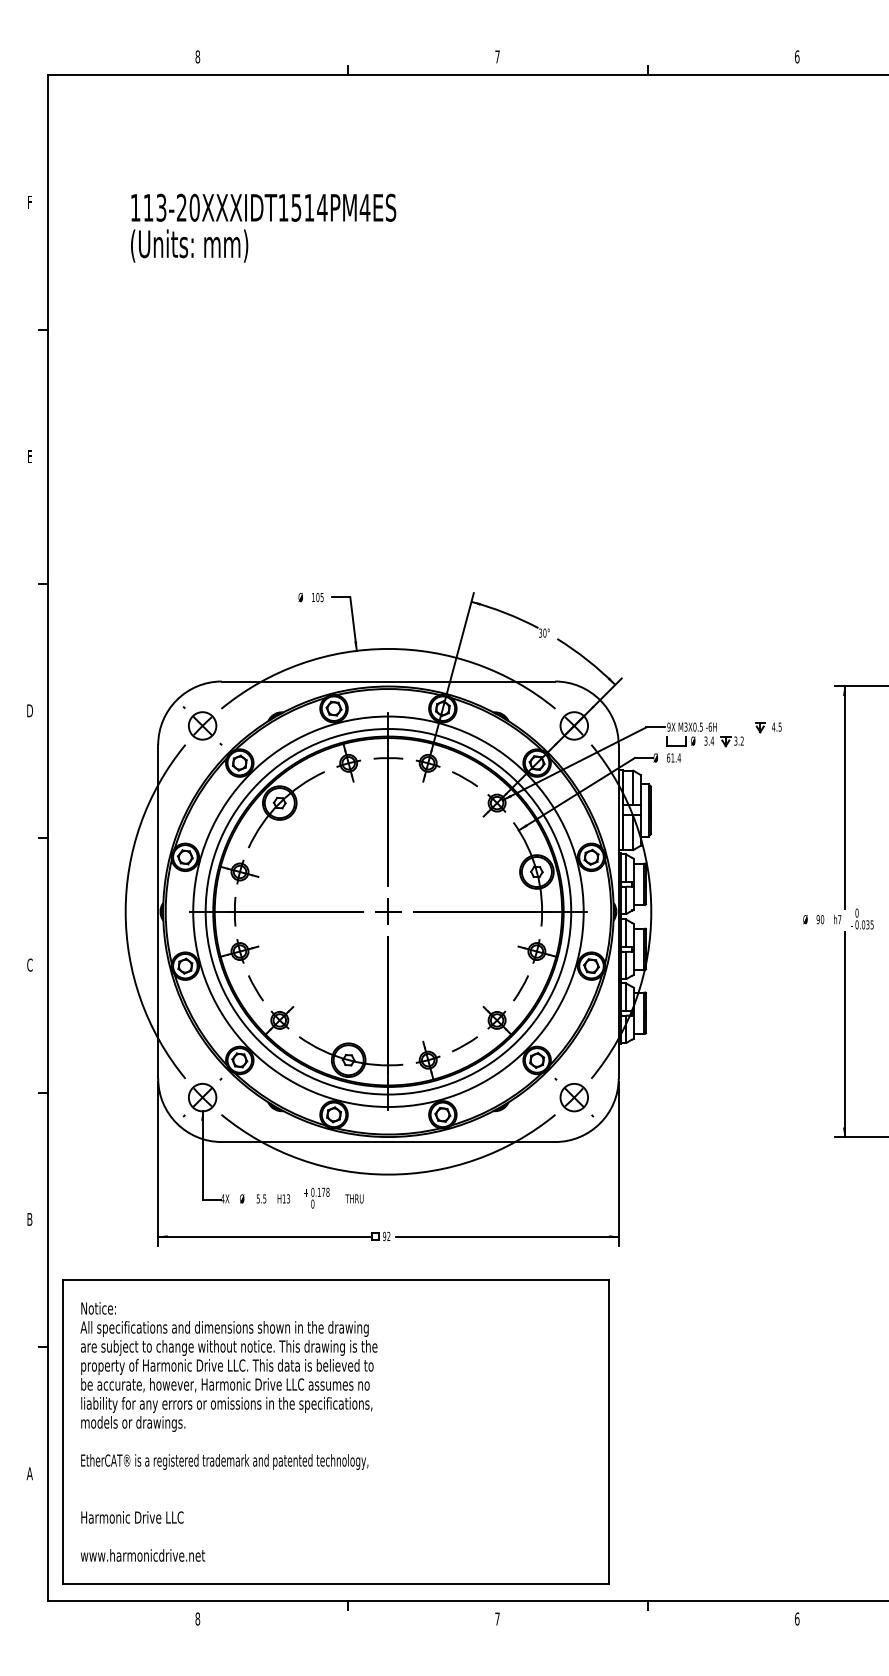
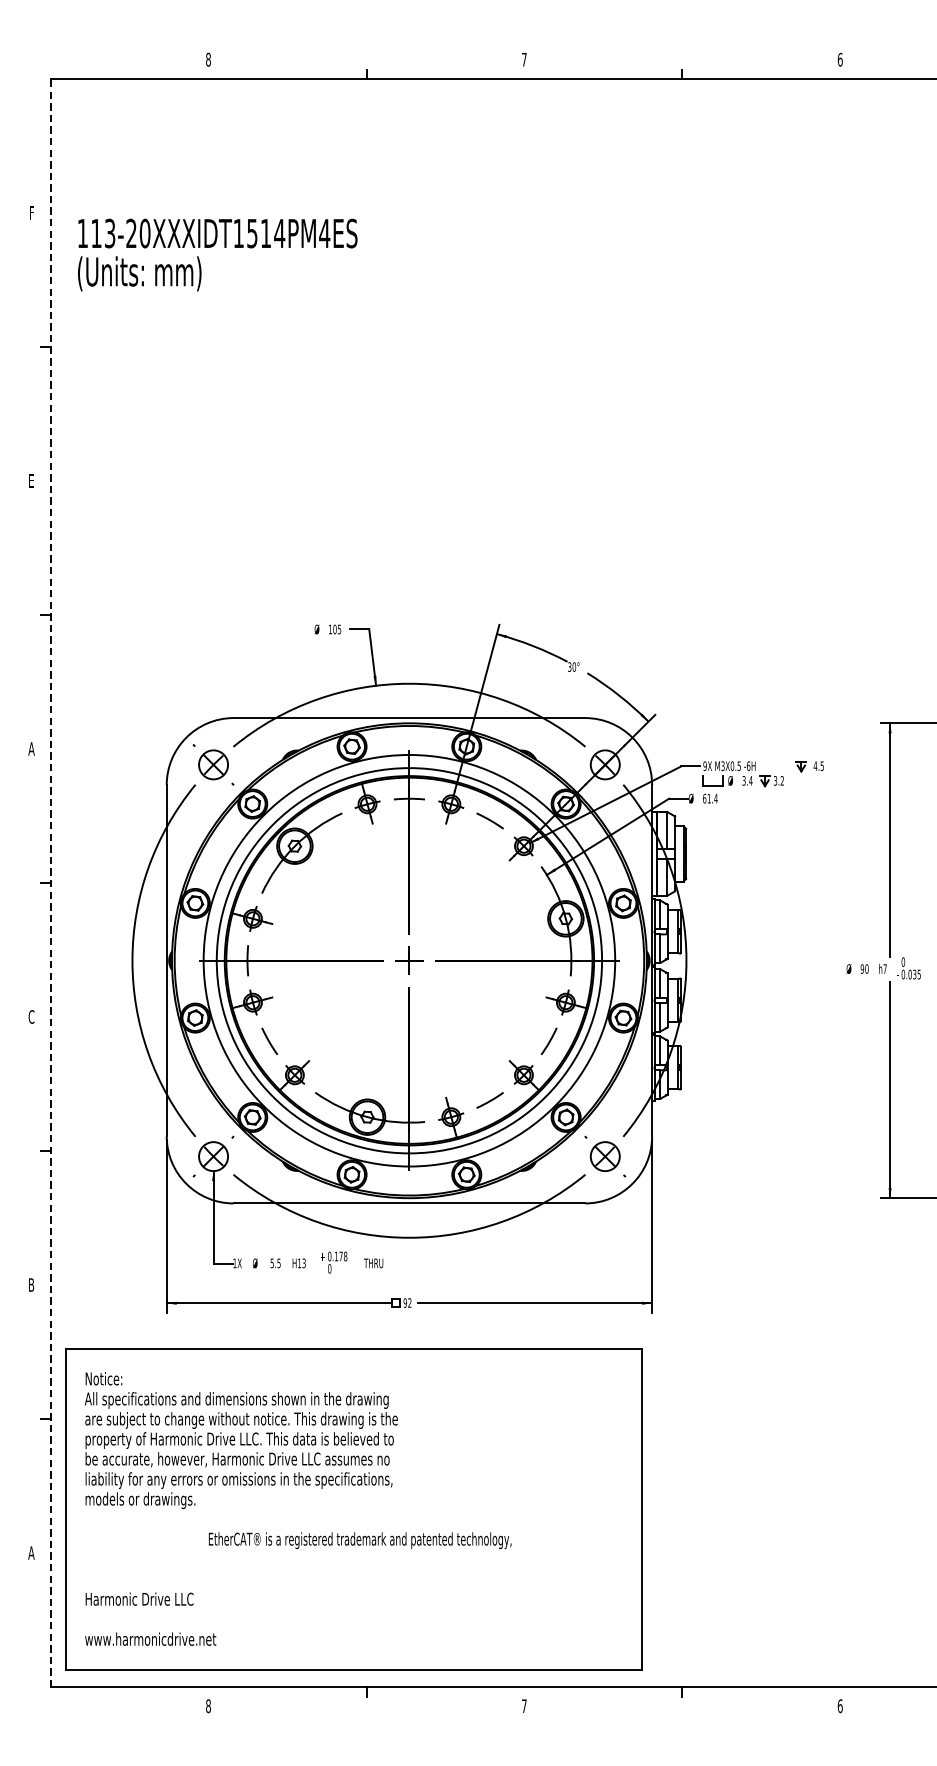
text: (263, 227) -> (217, 254), moved
text: (29, 710) -> (31, 748), D -> A
line: (48, 838) -> (51, 883), solid -> dashed
text: (222, 1198) -> (234, 1262), 4X -> 1X
text: (224, 1461) -> (359, 1540), moved

